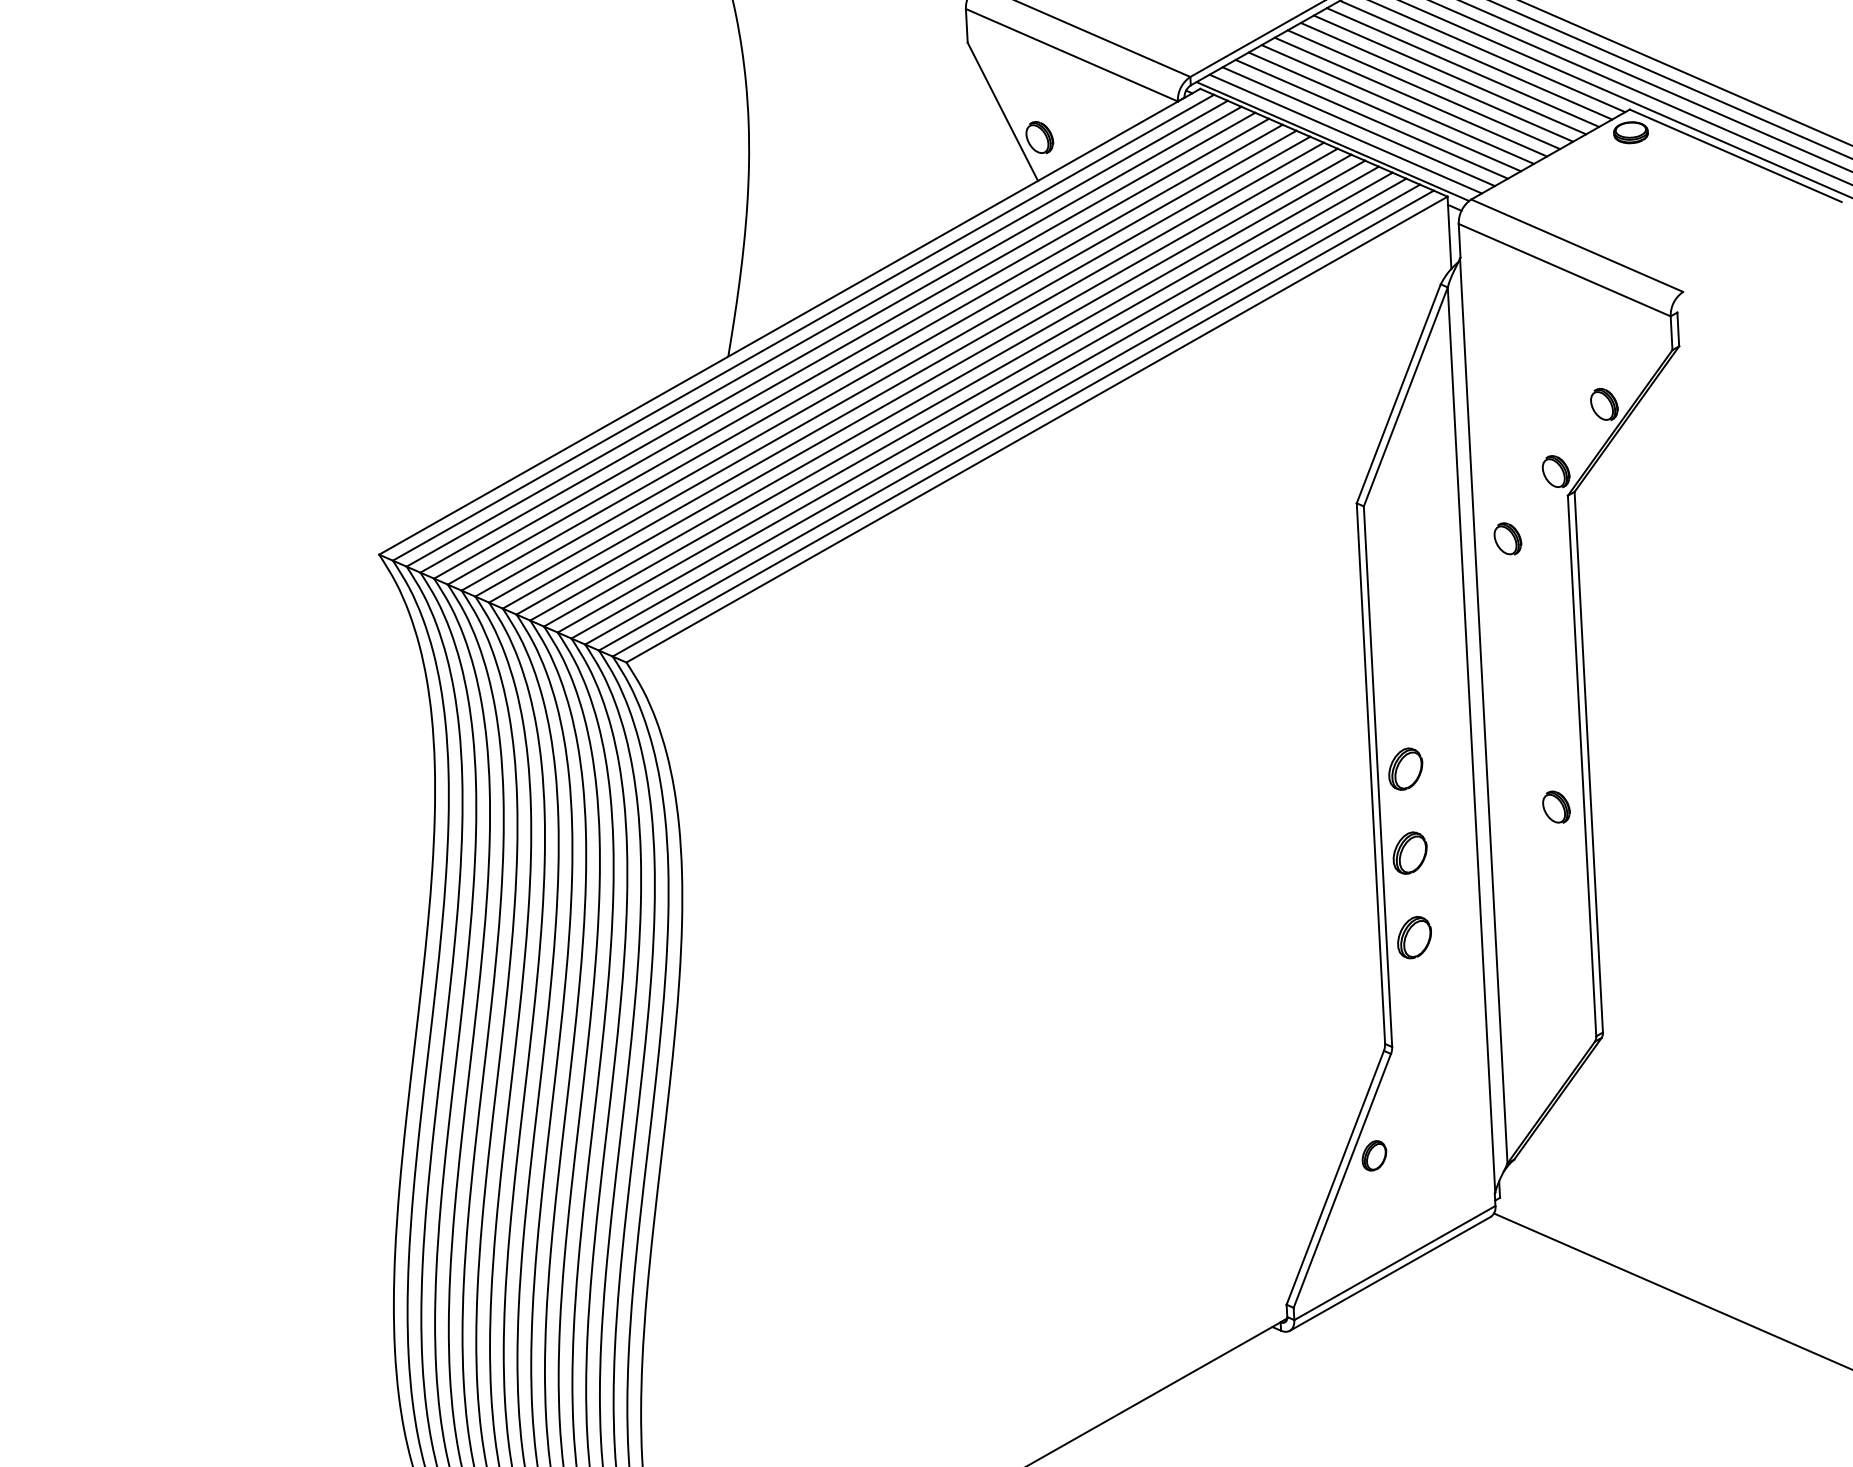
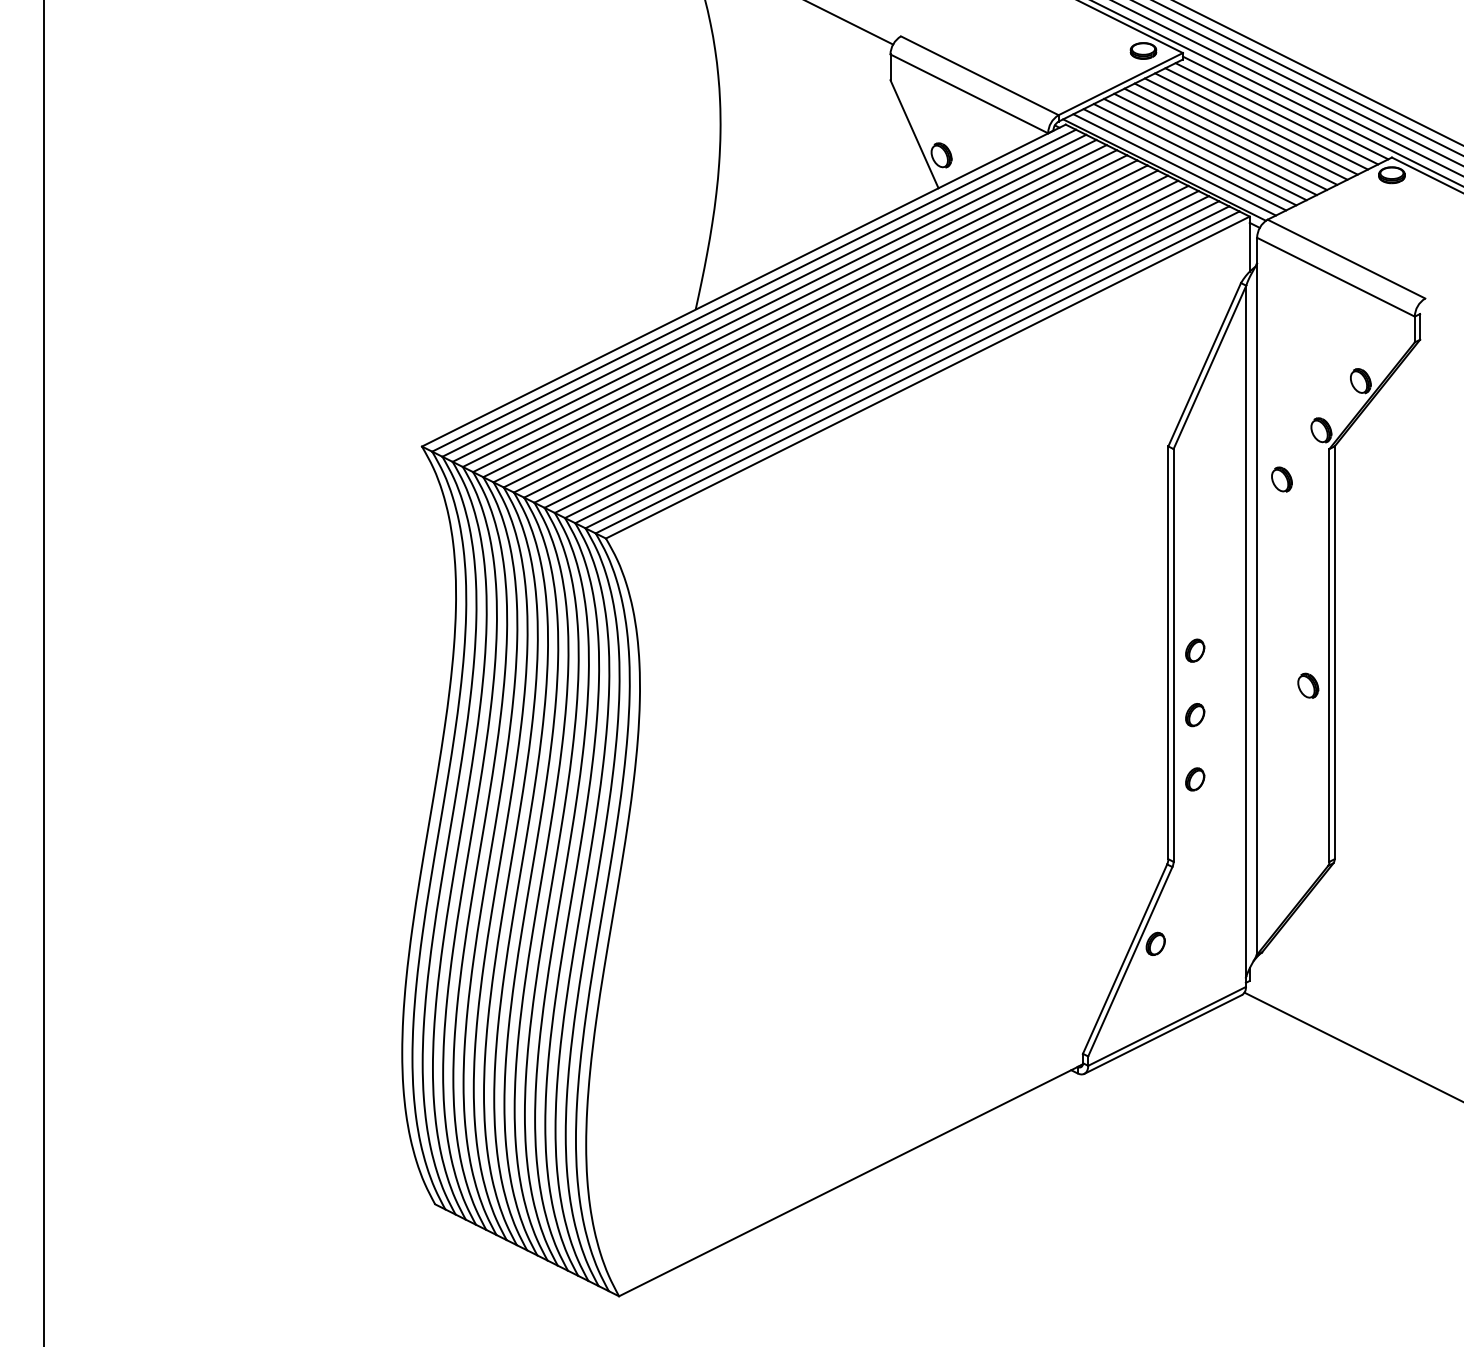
part: (1406, 768) -> (1195, 650), size x0.71
part: (1410, 853) -> (1195, 715), size x0.71
part: (1415, 937) -> (1195, 779), size x0.71

